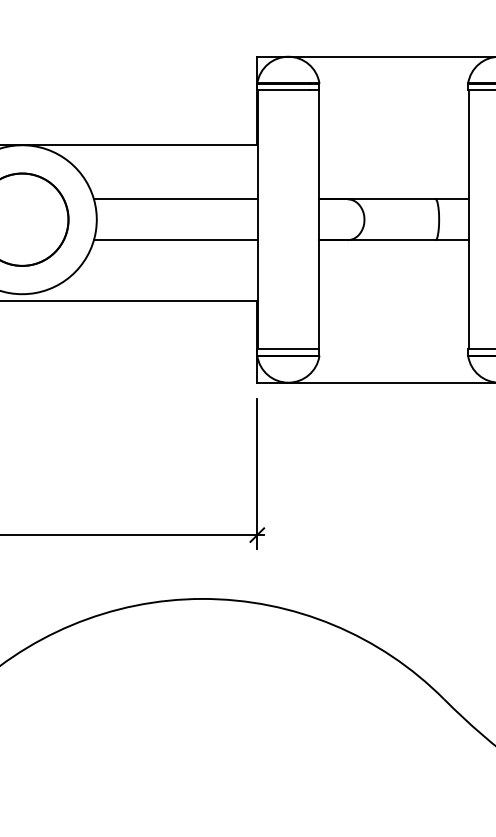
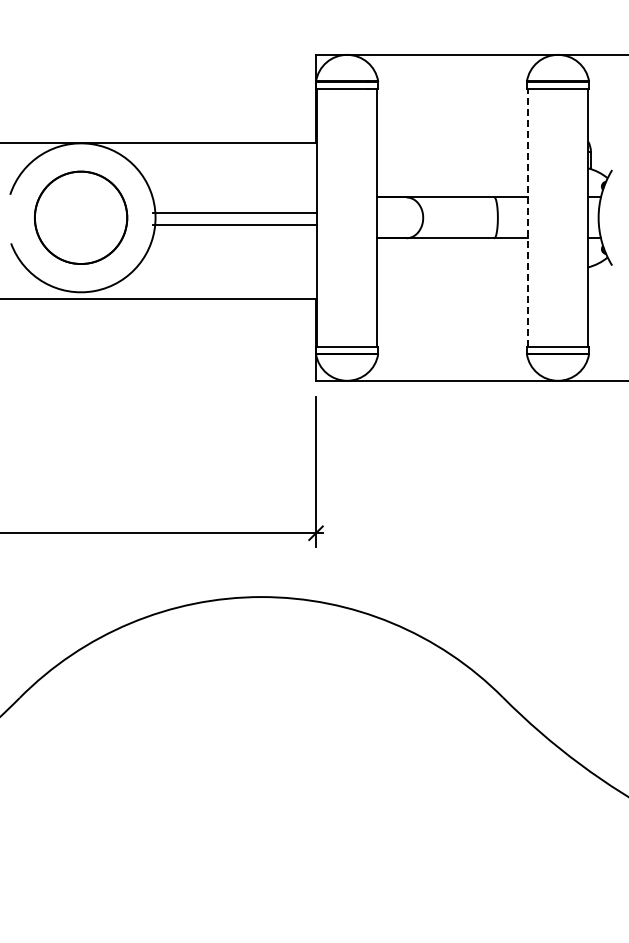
line: (175, 199) -> (234, 225), moved
line: (468, 219) -> (527, 217), solid -> dashed
line: (175, 240) -> (234, 213), moved

